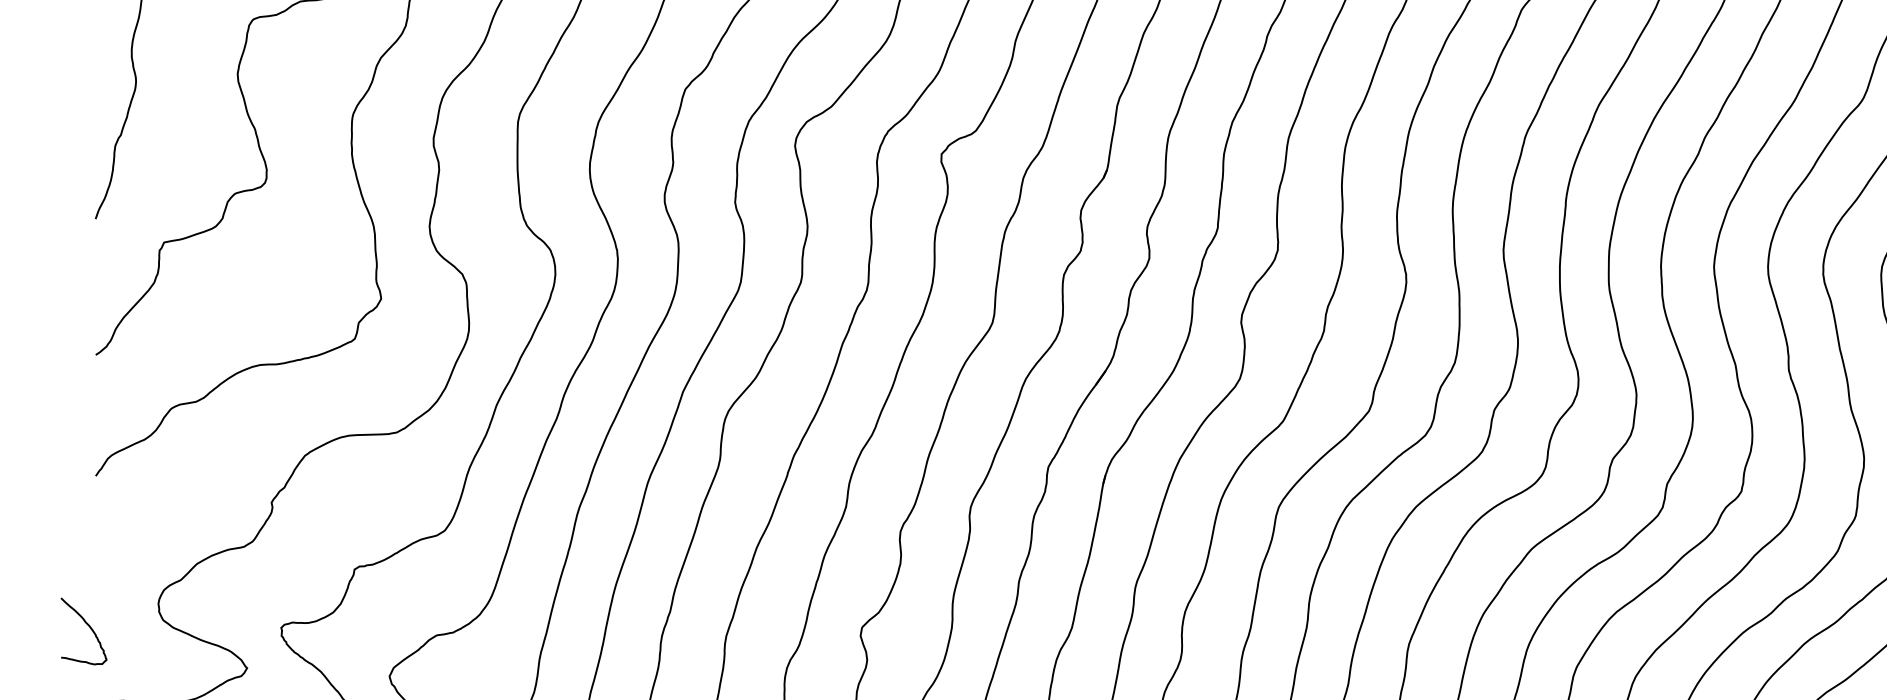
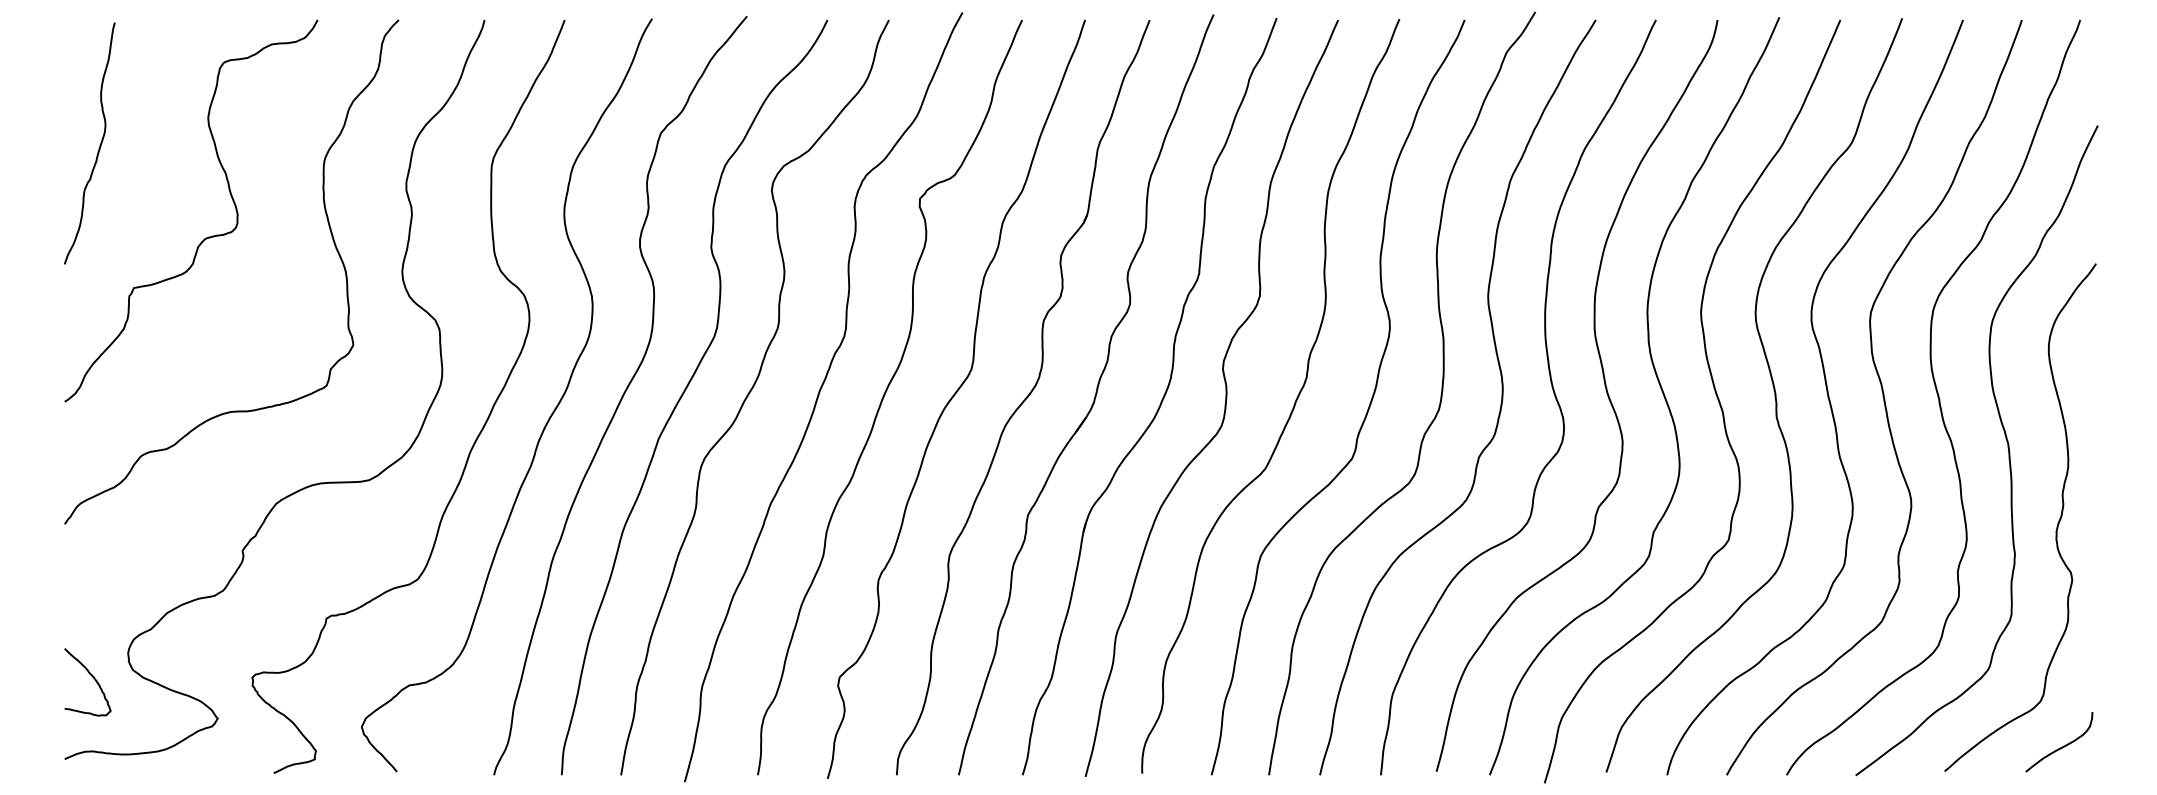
curve: (88, 626) -> (92, 677), moved

